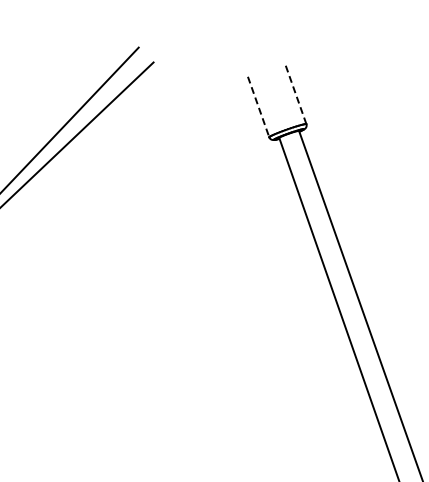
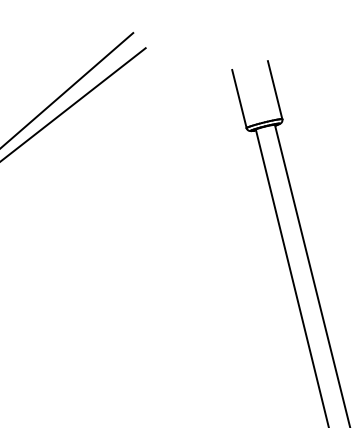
line: (295, 93) -> (274, 89), dashed -> solid
line: (258, 107) -> (239, 99), dashed -> solid

